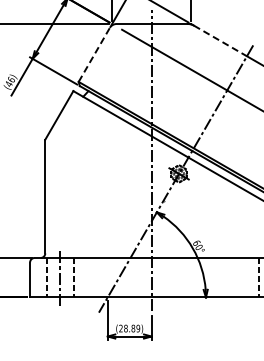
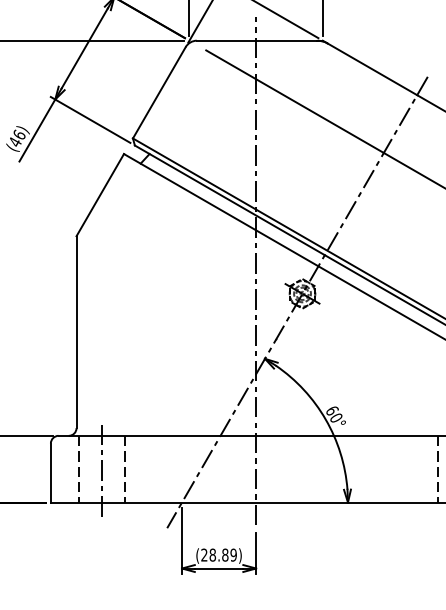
line: (220, 40) -> (372, 68), dashed -> solid
line: (94, 54) -> (159, 92), dashed -> solid

